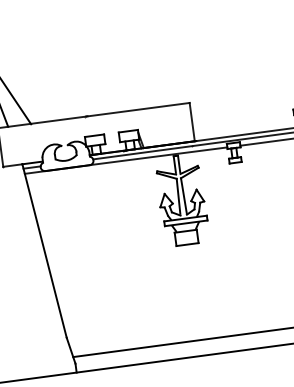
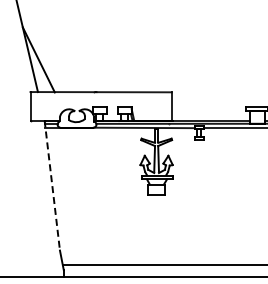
line: (45, 252) -> (52, 186), solid -> dashed

